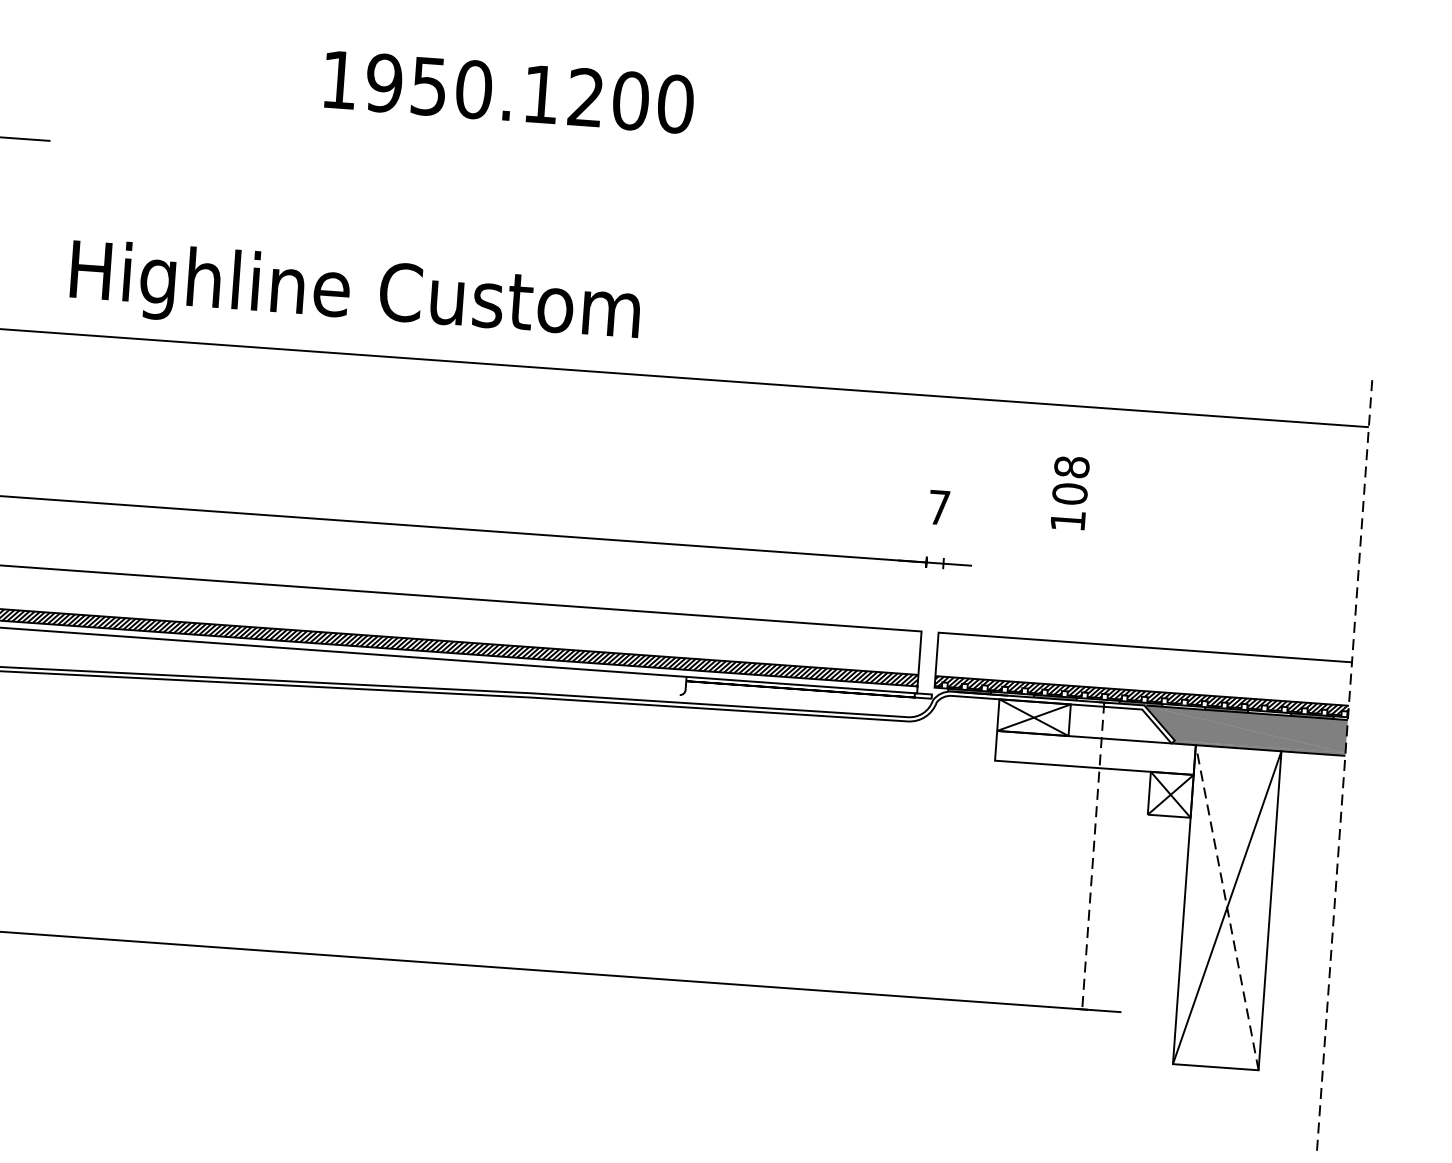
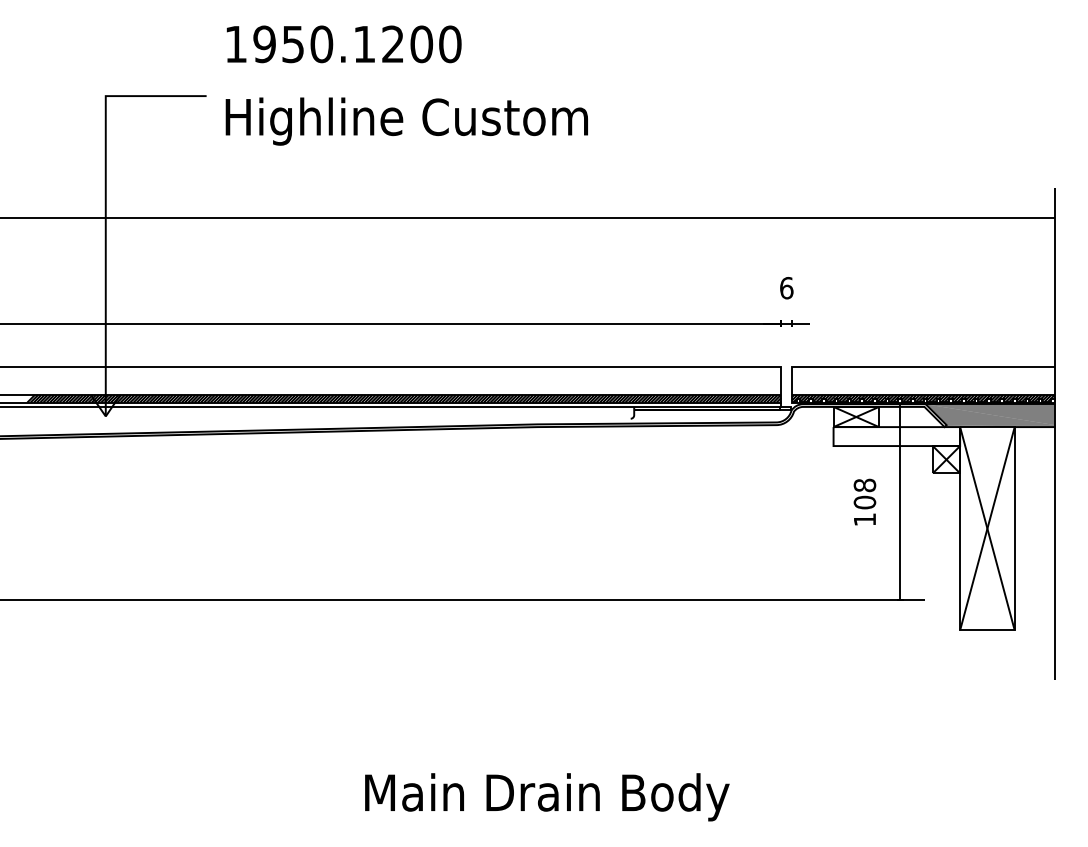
text: (508, 92) -> (343, 44), moved
text: (354, 295) -> (406, 121), moved
text: (1069, 492) -> (864, 501), moved
text: (938, 508) -> (786, 288), 7 -> 6
line: (1344, 767) -> (1055, 434), dashed -> solid
line: (1093, 855) -> (900, 501), dashed -> solid
line: (1227, 907) -> (987, 528), dashed -> solid

